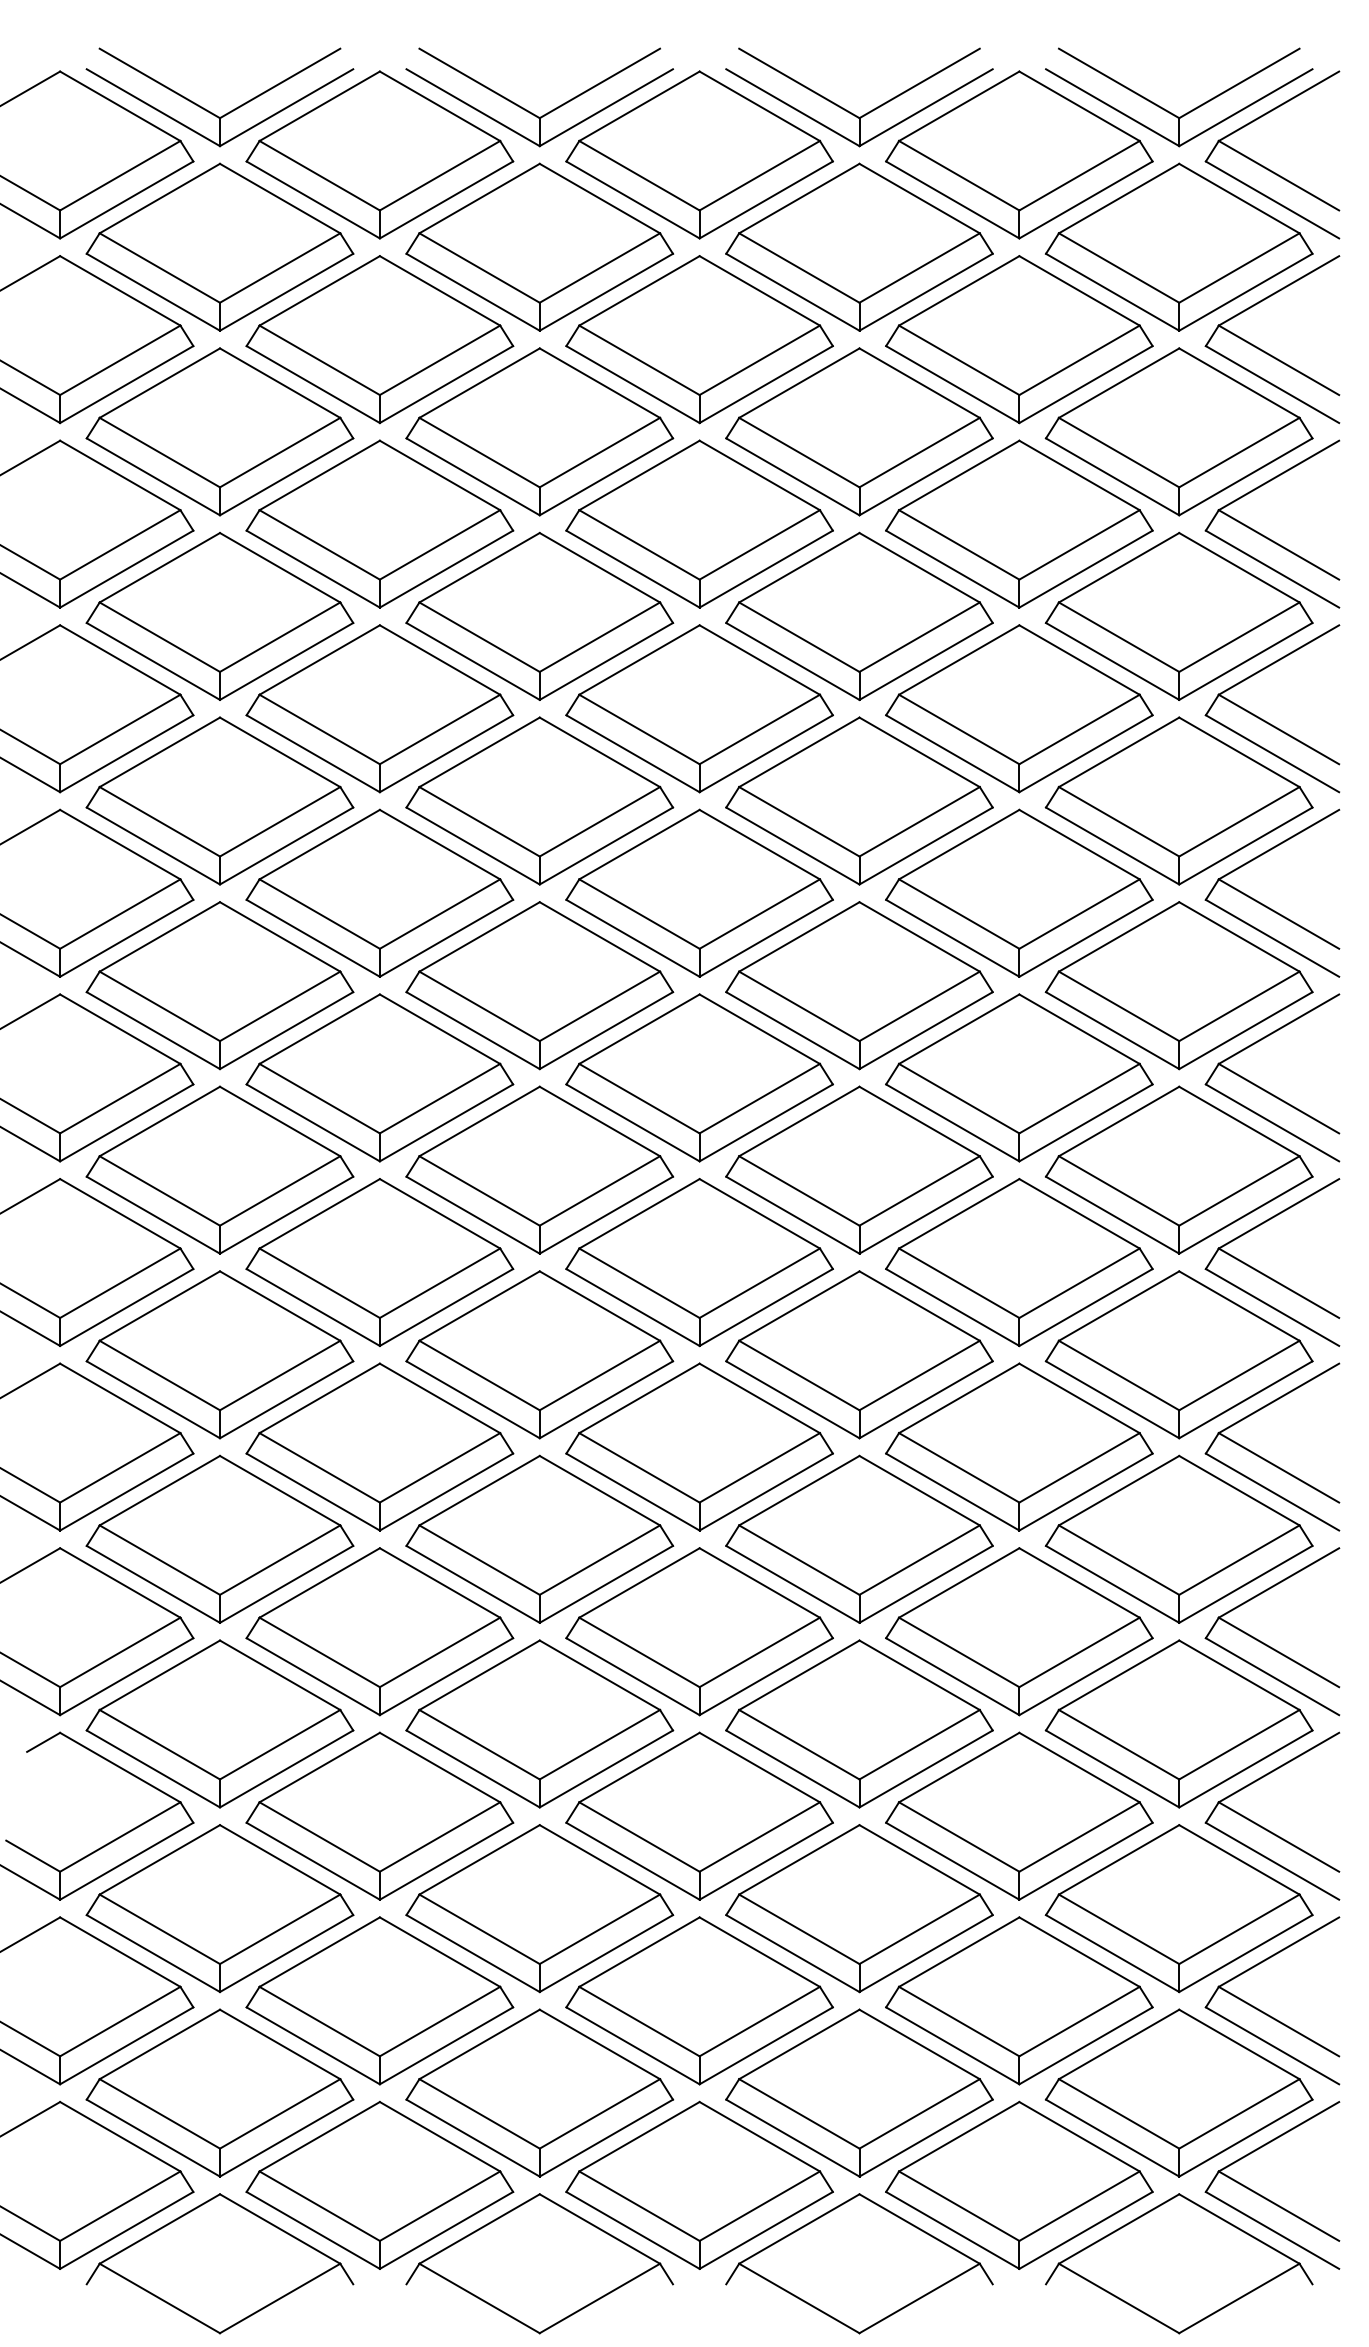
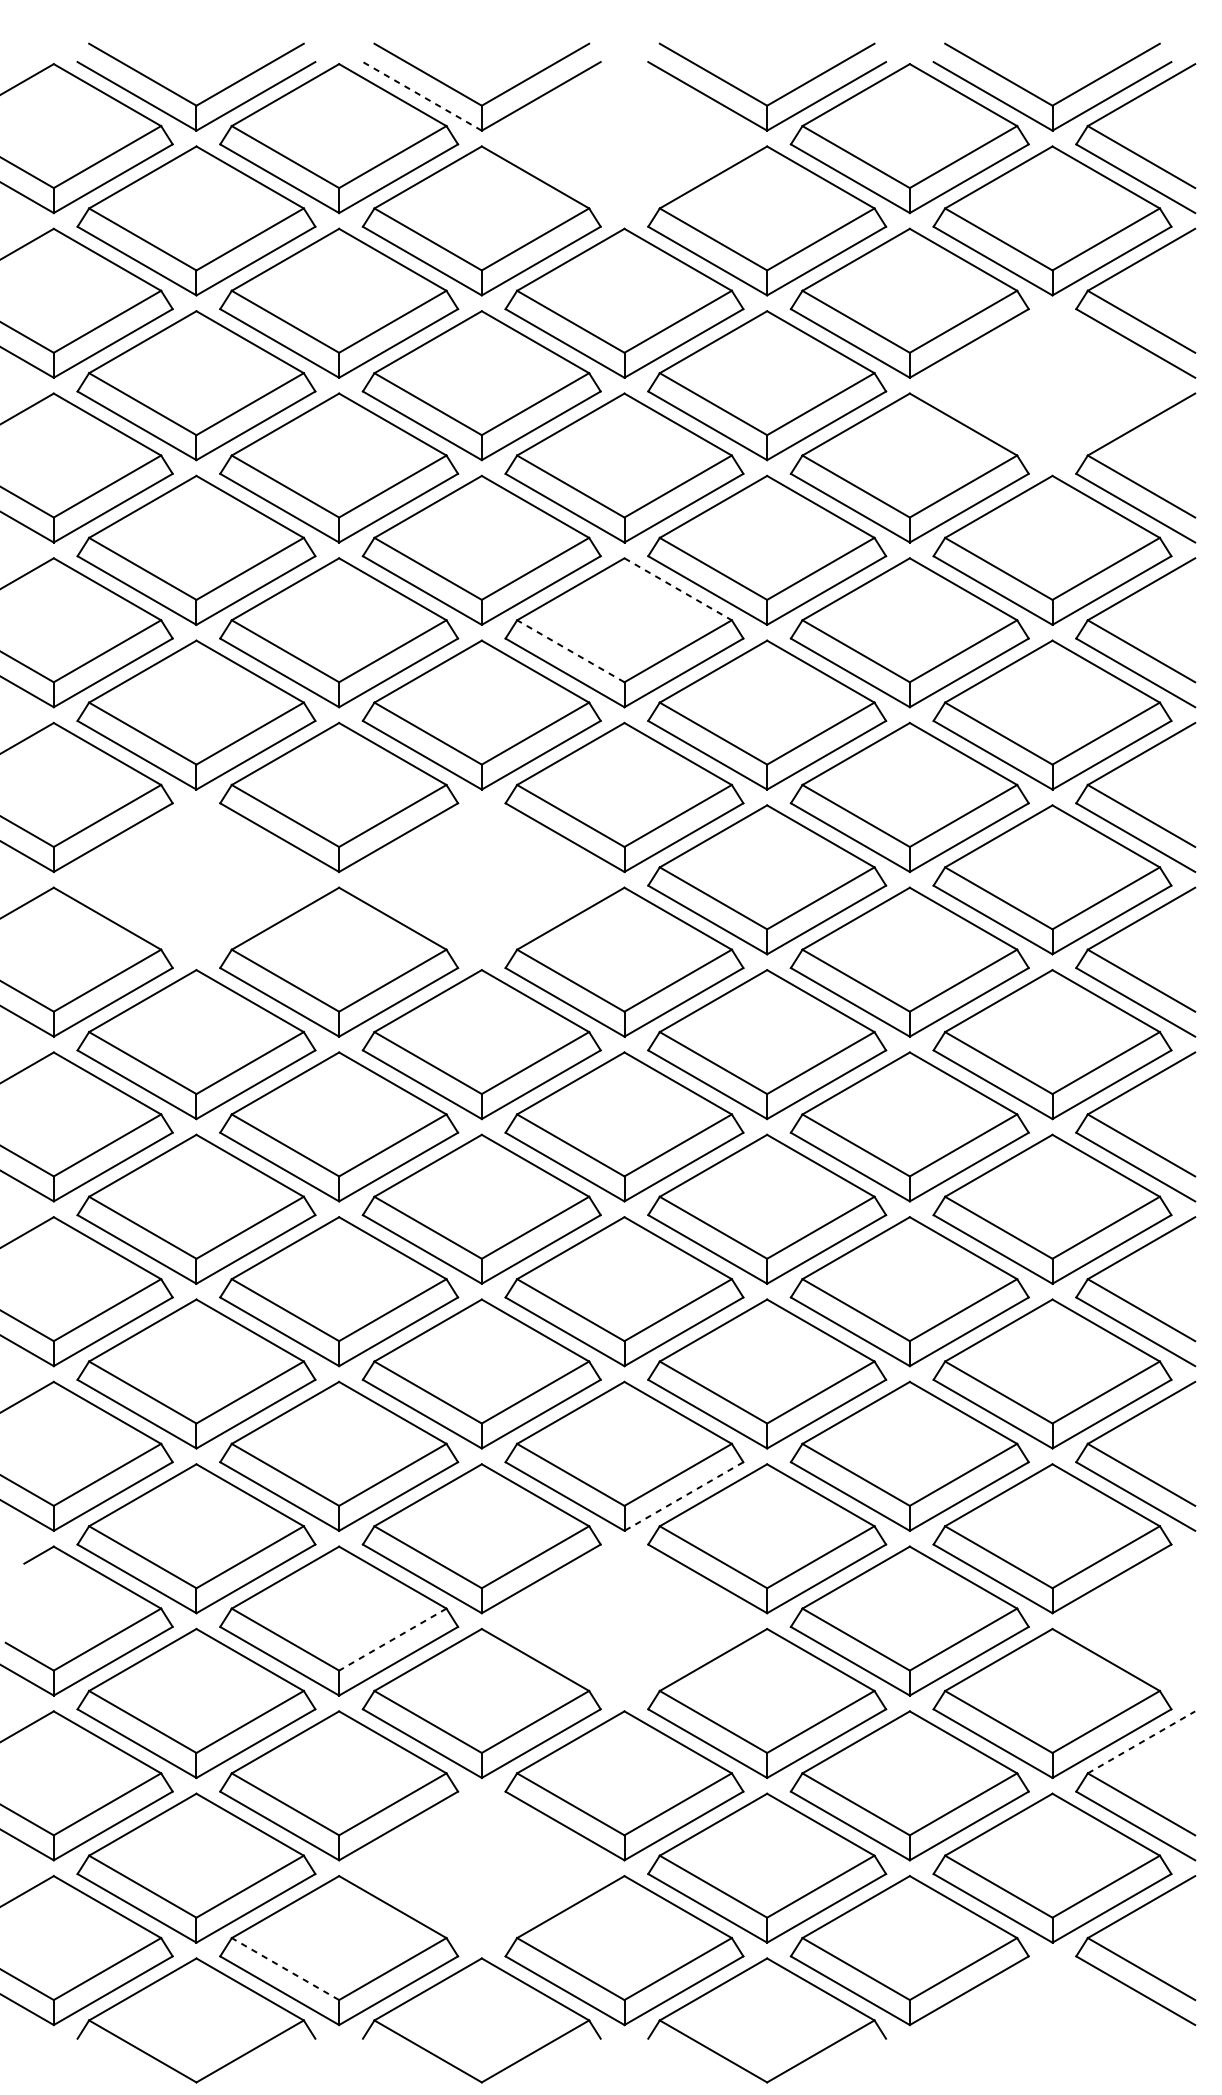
line: (473, 107) -> (422, 96), solid -> dashed
part: (699, 154) -> (624, 138), removed
part: (1178, 431) -> (1051, 385), removed
line: (760, 660) -> (678, 589), solid -> dashed
line: (639, 729) -> (570, 651), solid -> dashed
part: (219, 985) -> (196, 879), removed
part: (539, 985) -> (481, 879), removed
line: (766, 1676) -> (684, 1496), solid -> dashed
part: (699, 1815) -> (624, 1620), removed
part: (1266, 1828) -> (1130, 1632), removed
line: (439, 1837) -> (392, 1640), solid -> dashed
line: (1279, 1951) -> (1141, 1741), solid -> dashed
part: (539, 2092) -> (481, 1867), removed
line: (319, 2205) -> (285, 1968), solid -> dashed
part: (1179, 2263) -> (1052, 2020), removed

